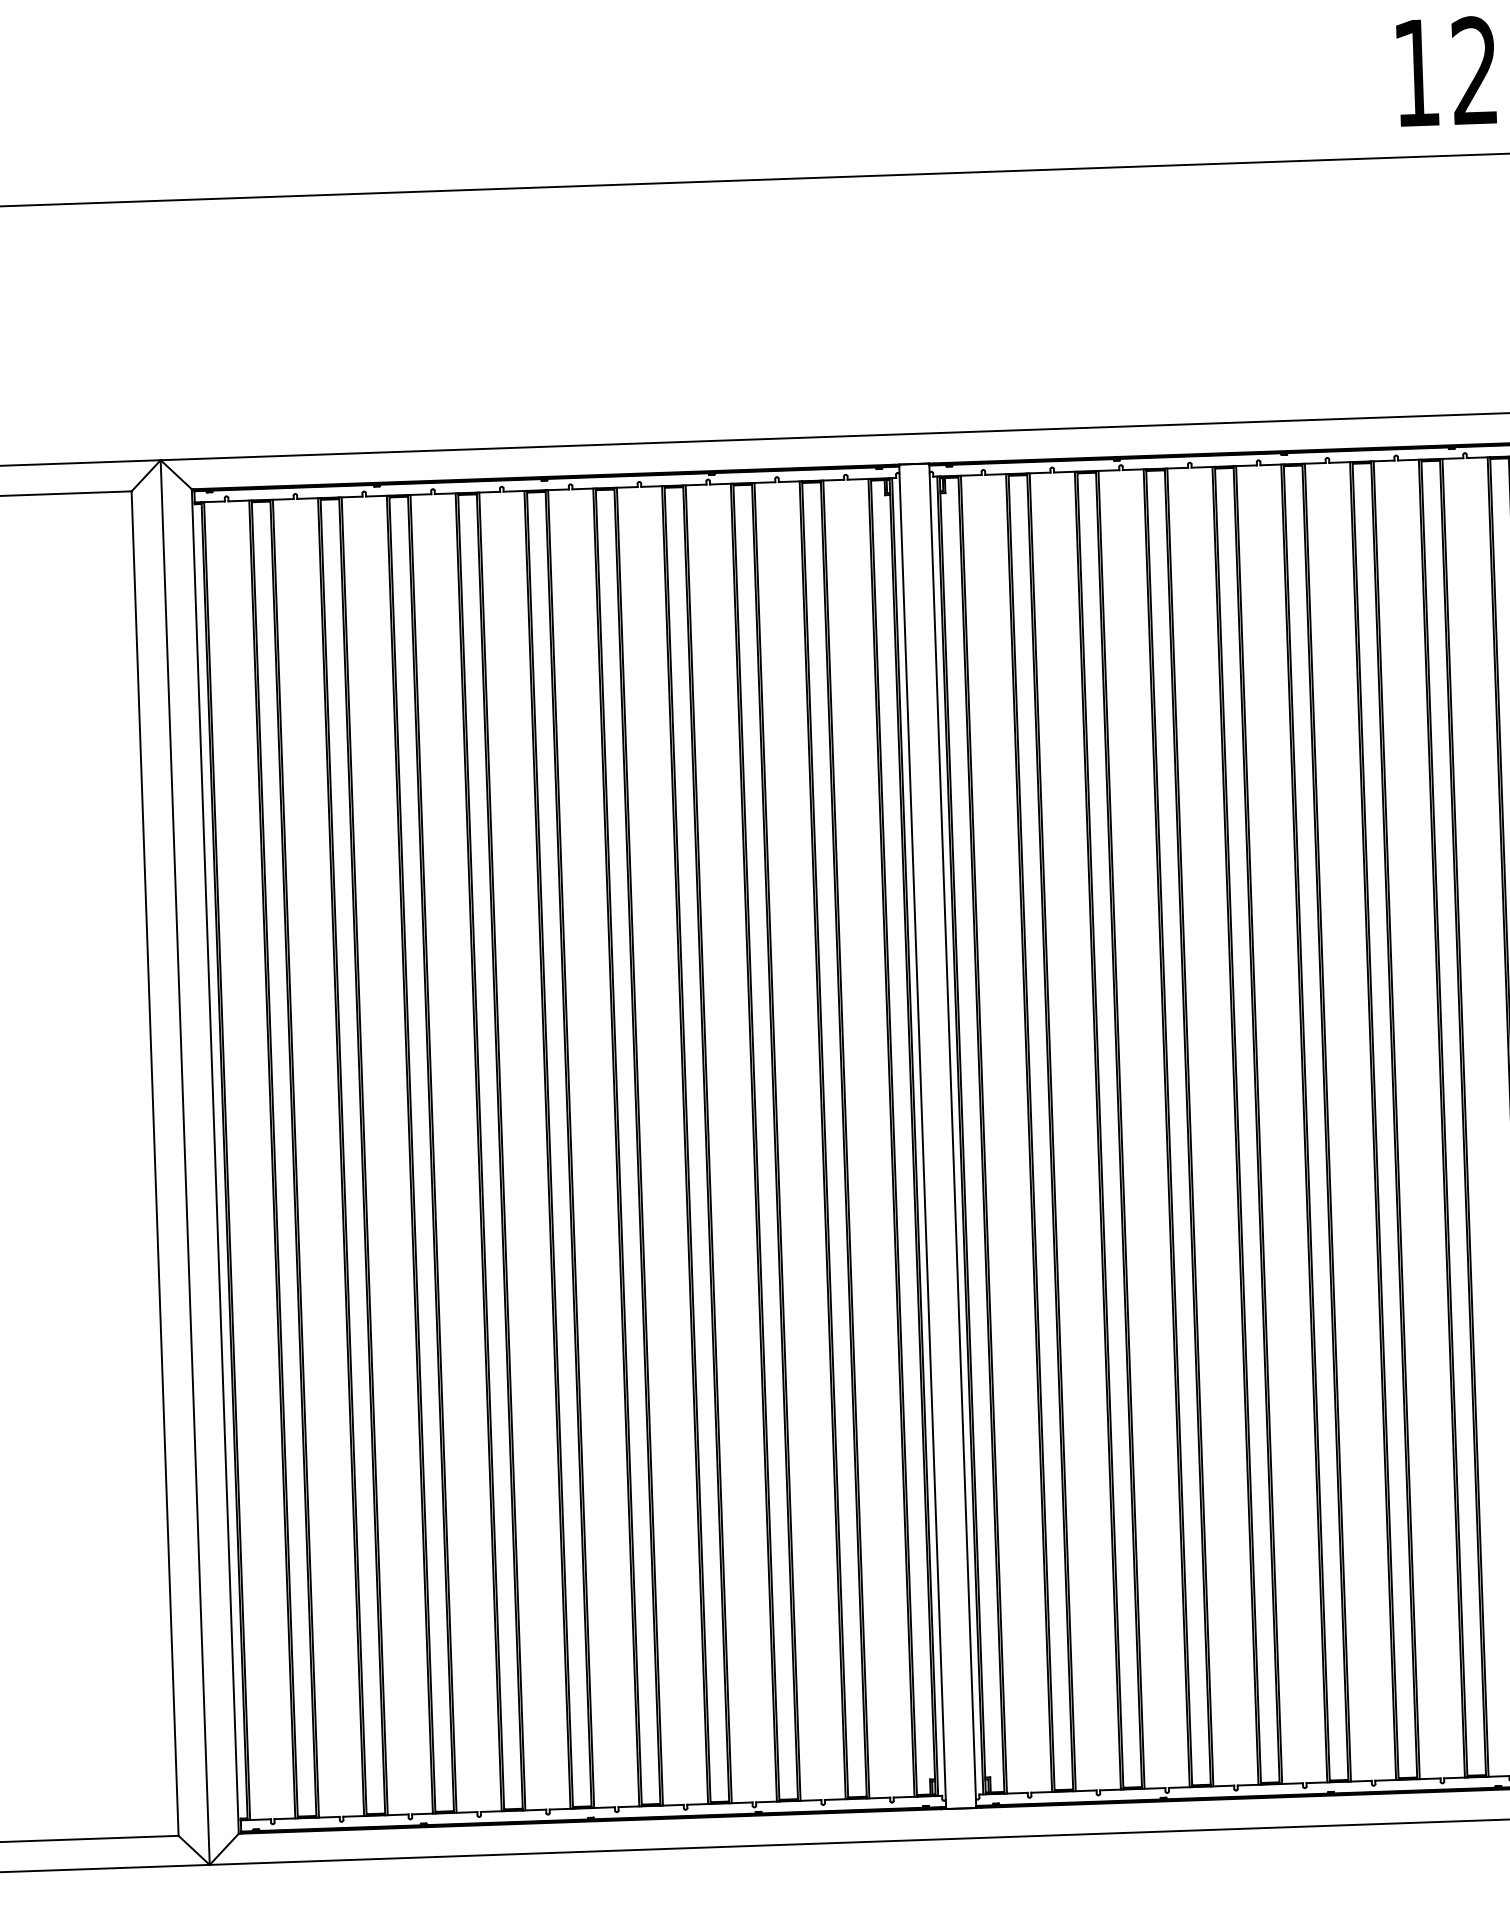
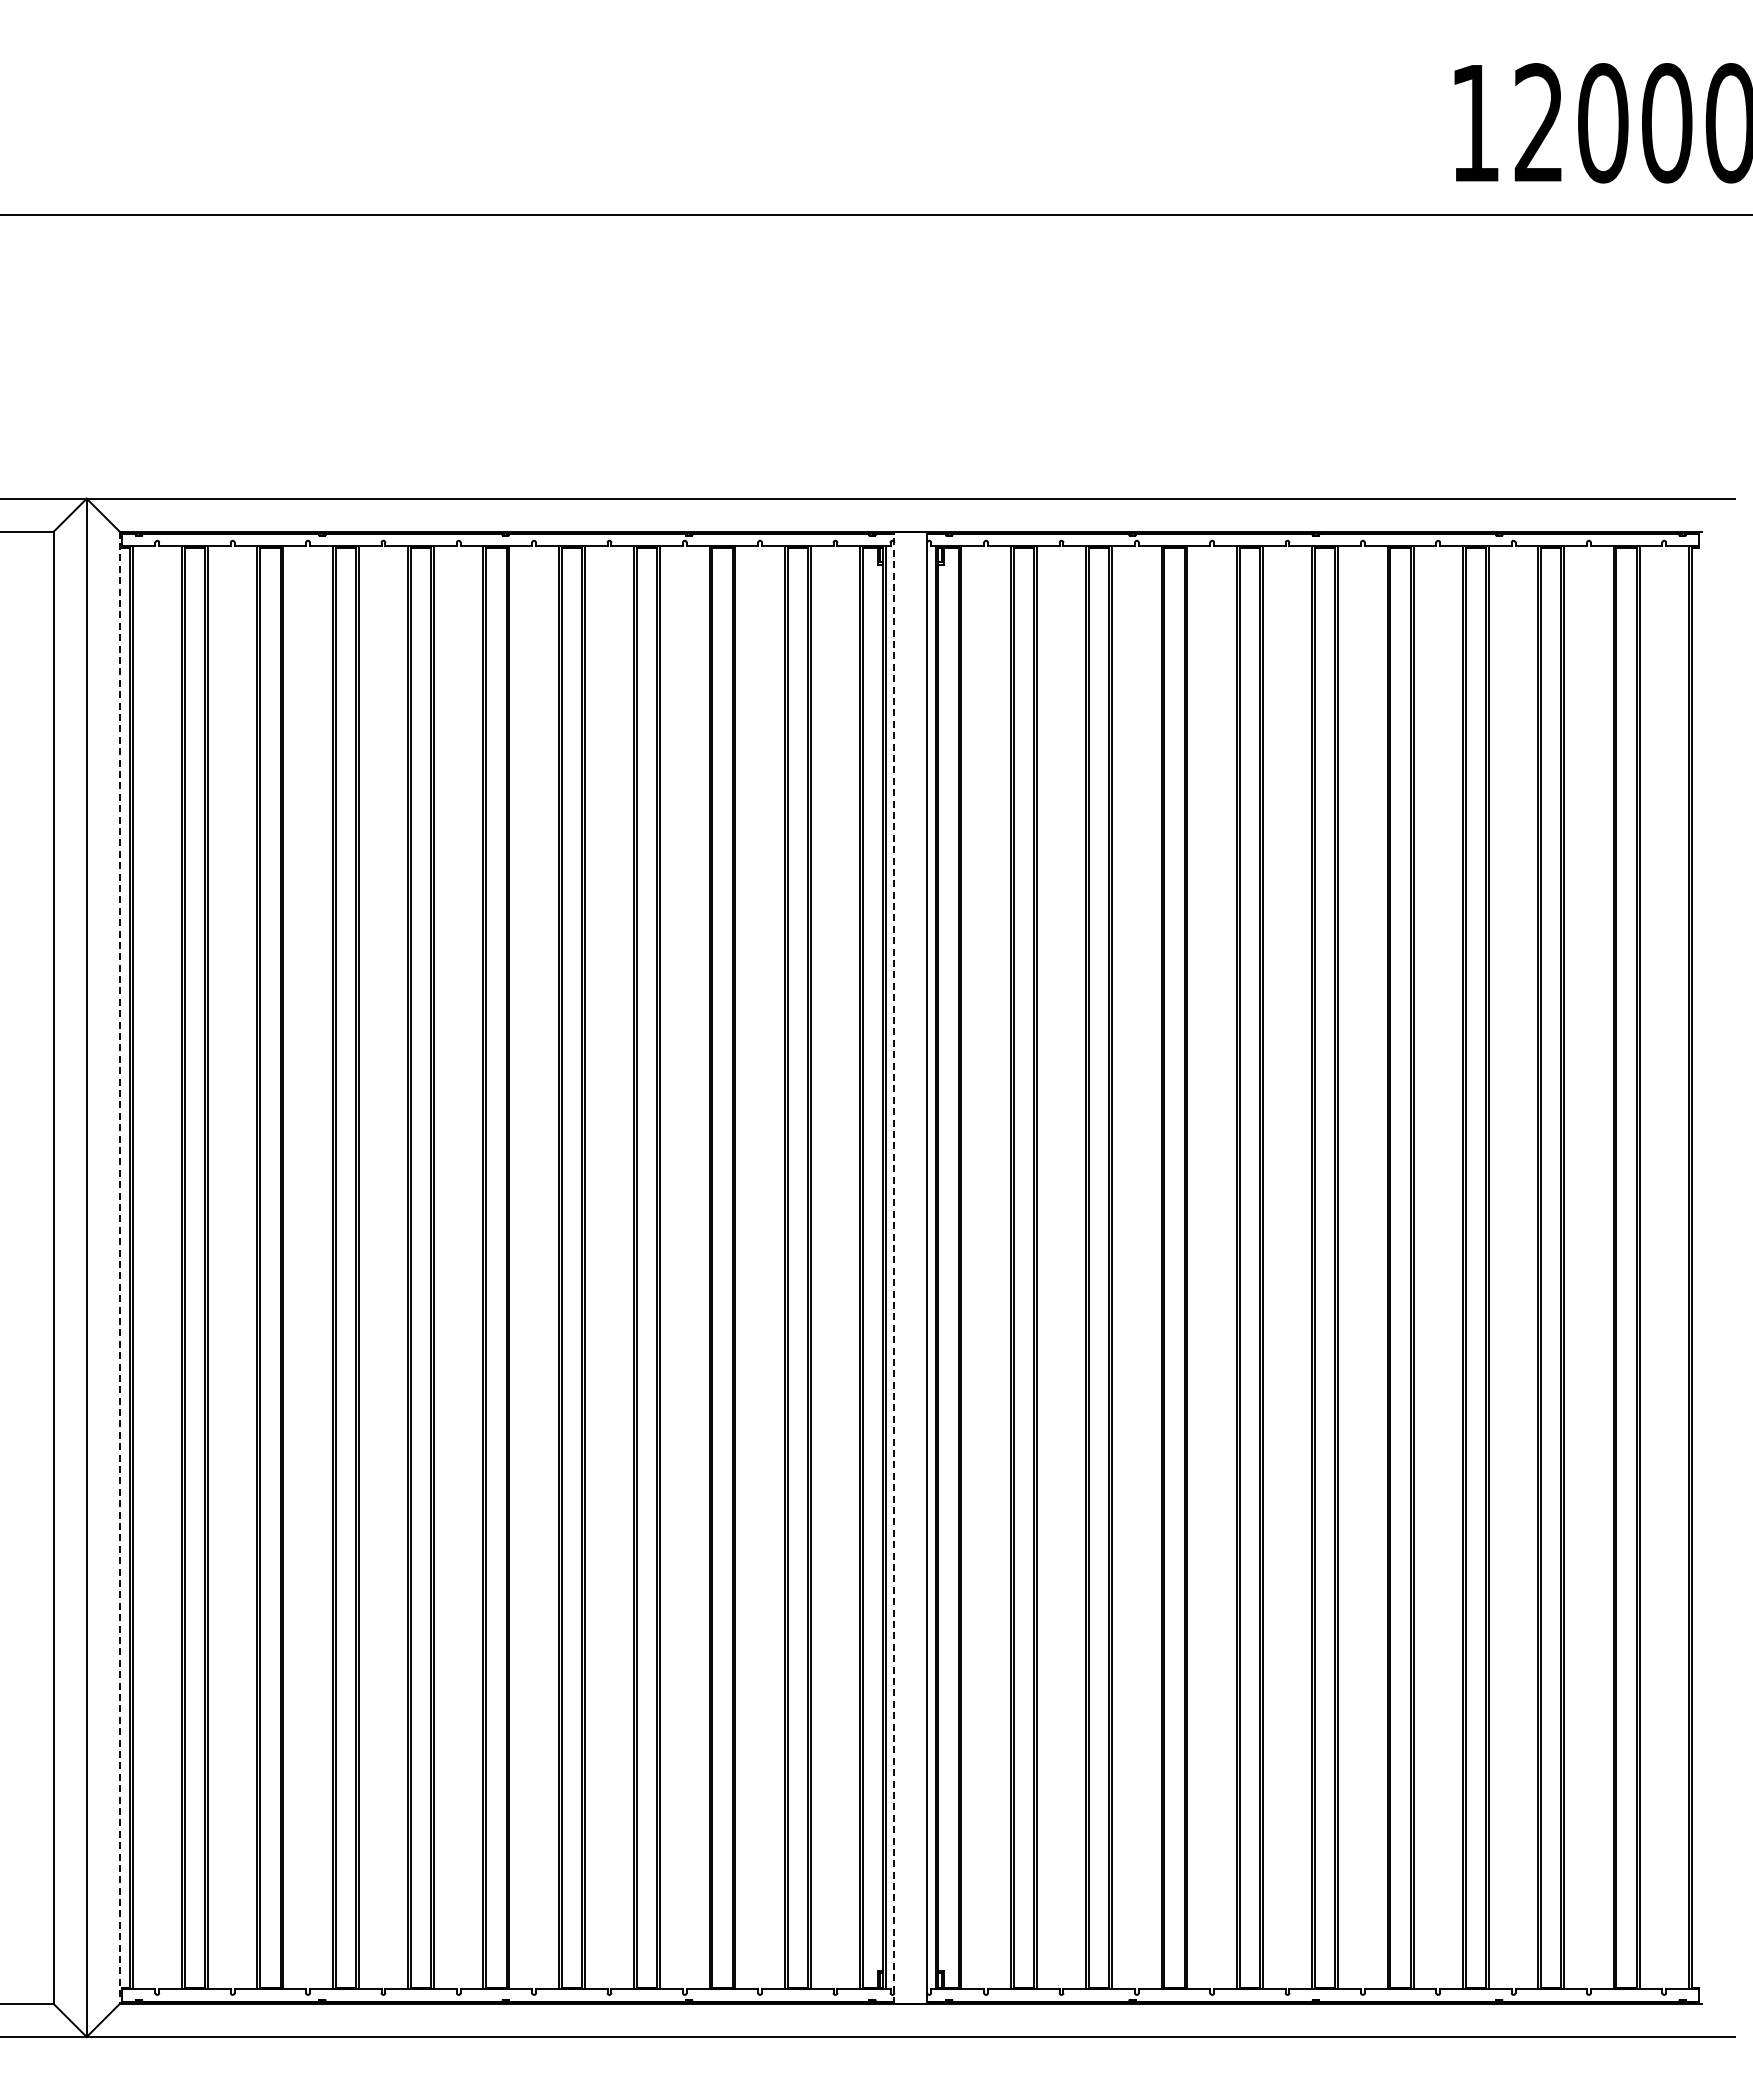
line: (922, 1136) -> (894, 1267), solid -> dashed
line: (215, 1162) -> (119, 1268), solid -> dashed

